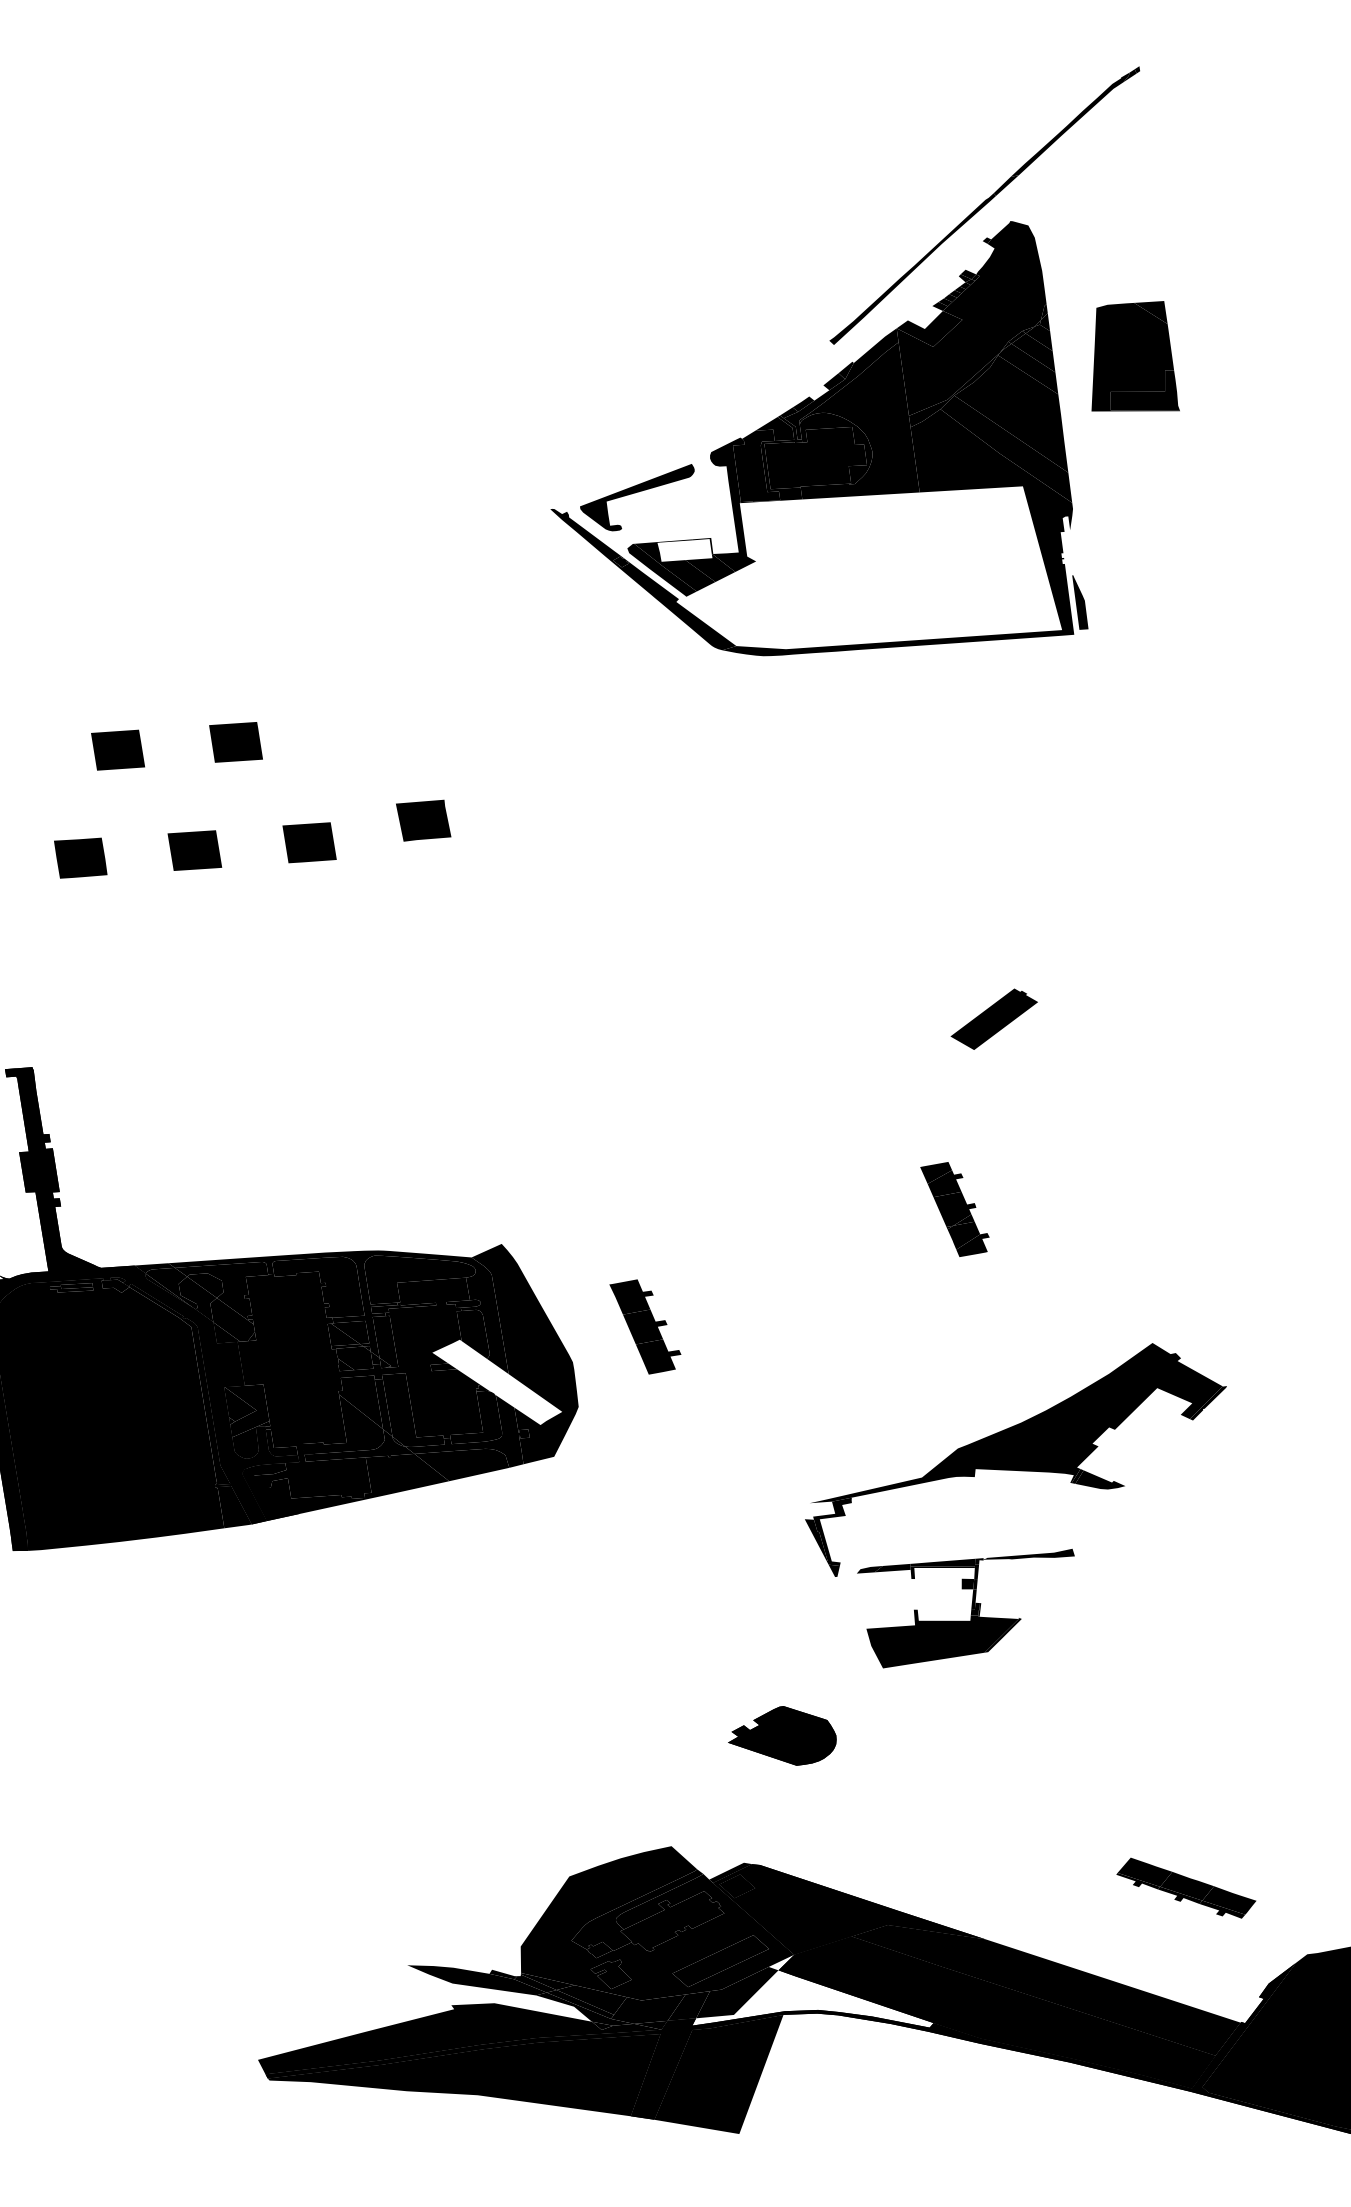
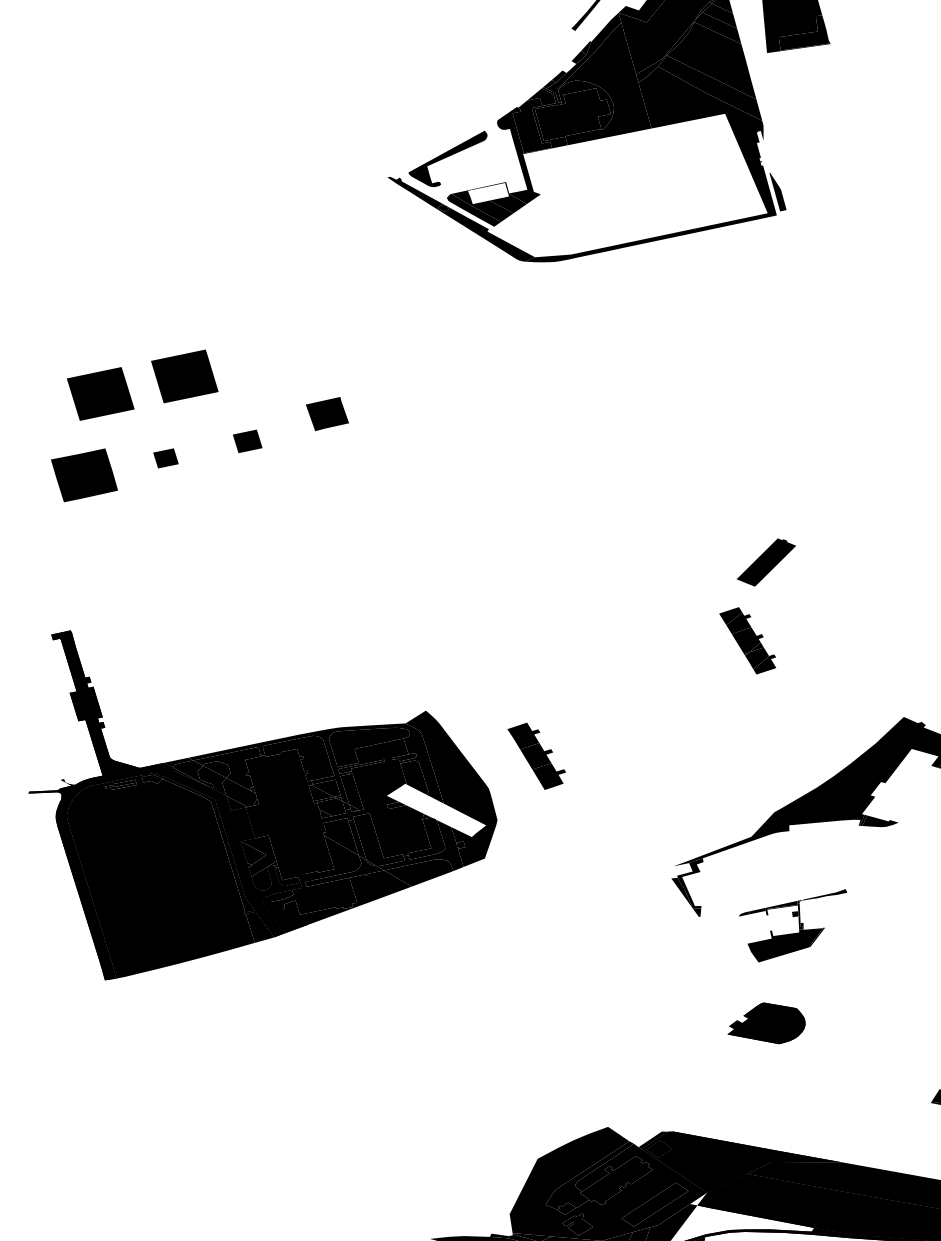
part: (235, 742) -> (184, 376), size x1.6
part: (117, 749) -> (100, 393), size x1.6
part: (309, 842) -> (247, 441), size x0.7
part: (194, 850) -> (165, 458), size x0.6
part: (80, 857) -> (84, 474), size x1.6
part: (993, 1018) -> (765, 562), moved
part: (965, 1608) -> (795, 926), size x0.7
part: (782, 1735) -> (766, 1023), moved

